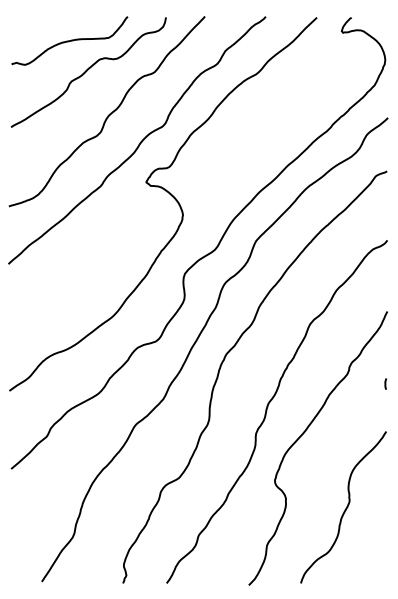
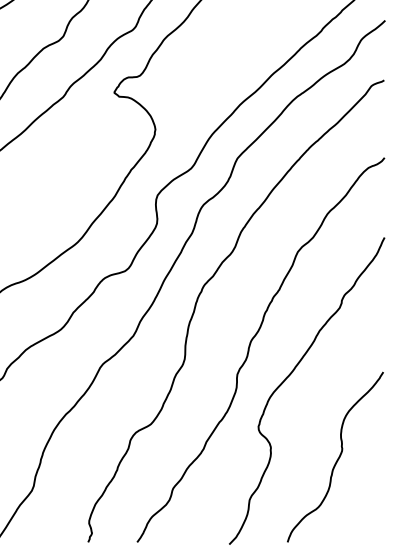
curve: (385, 383) -> (382, 318), removed

